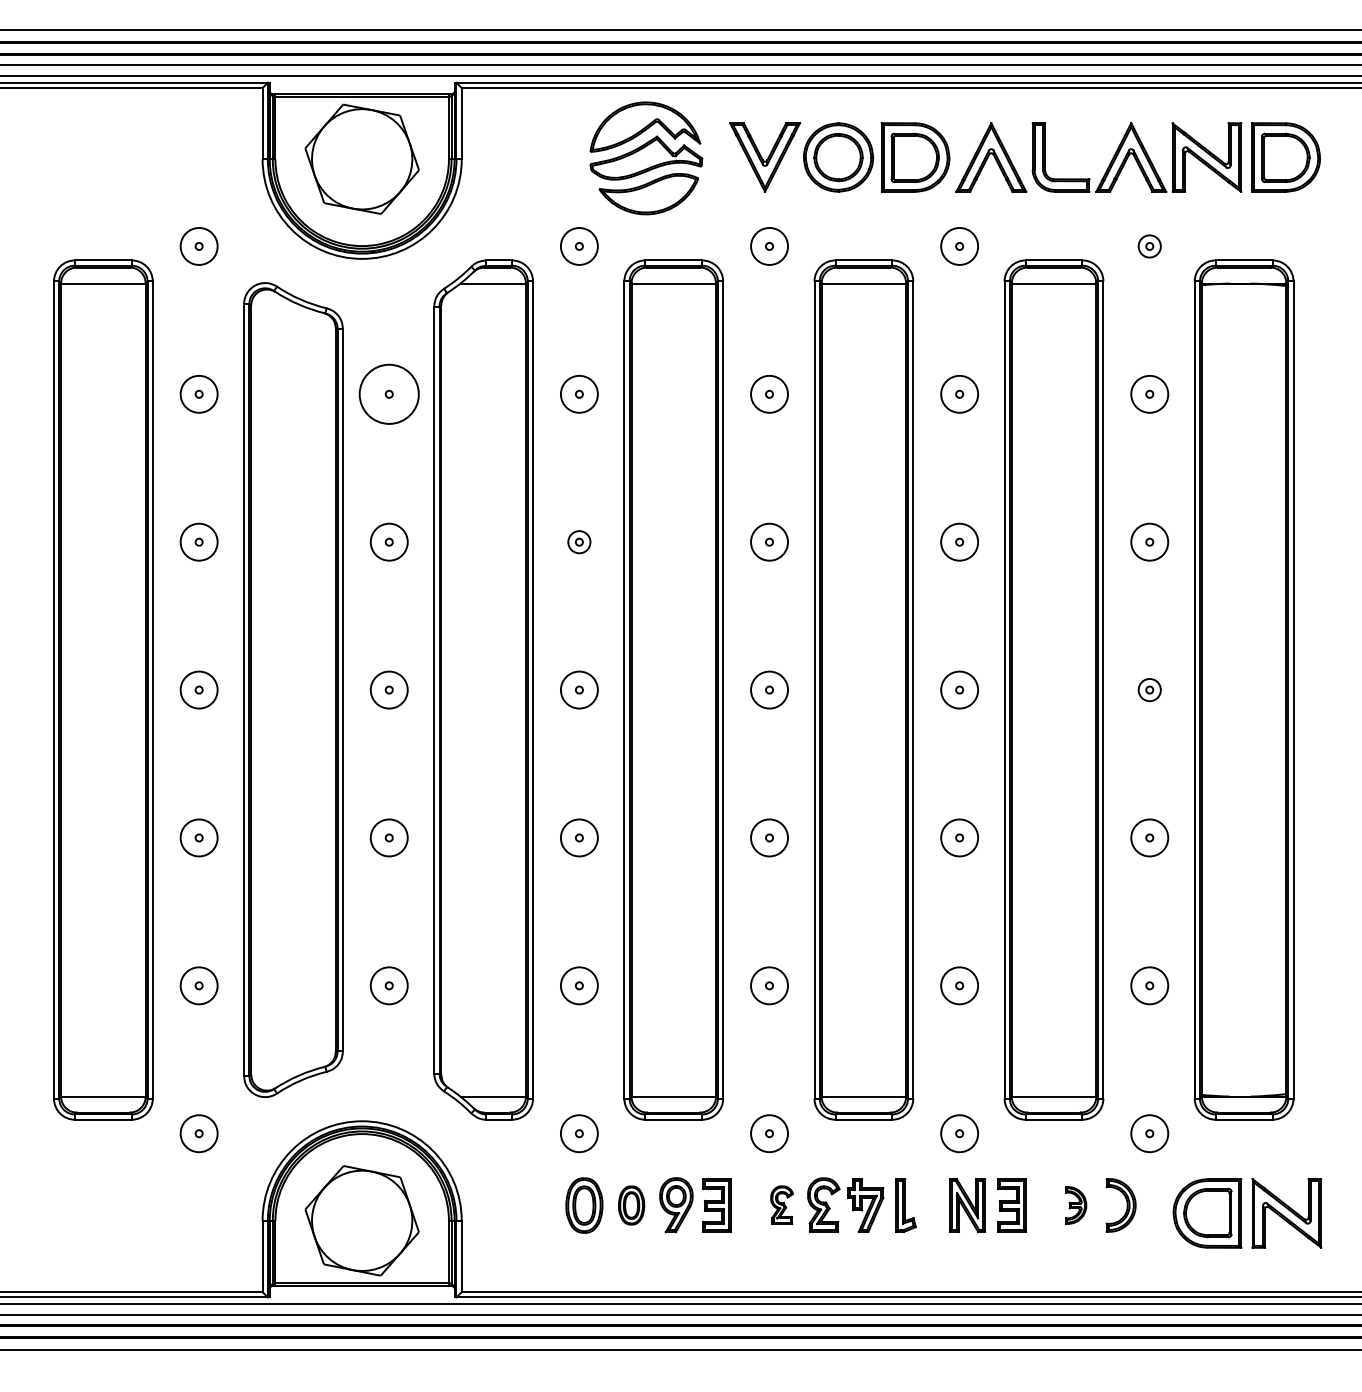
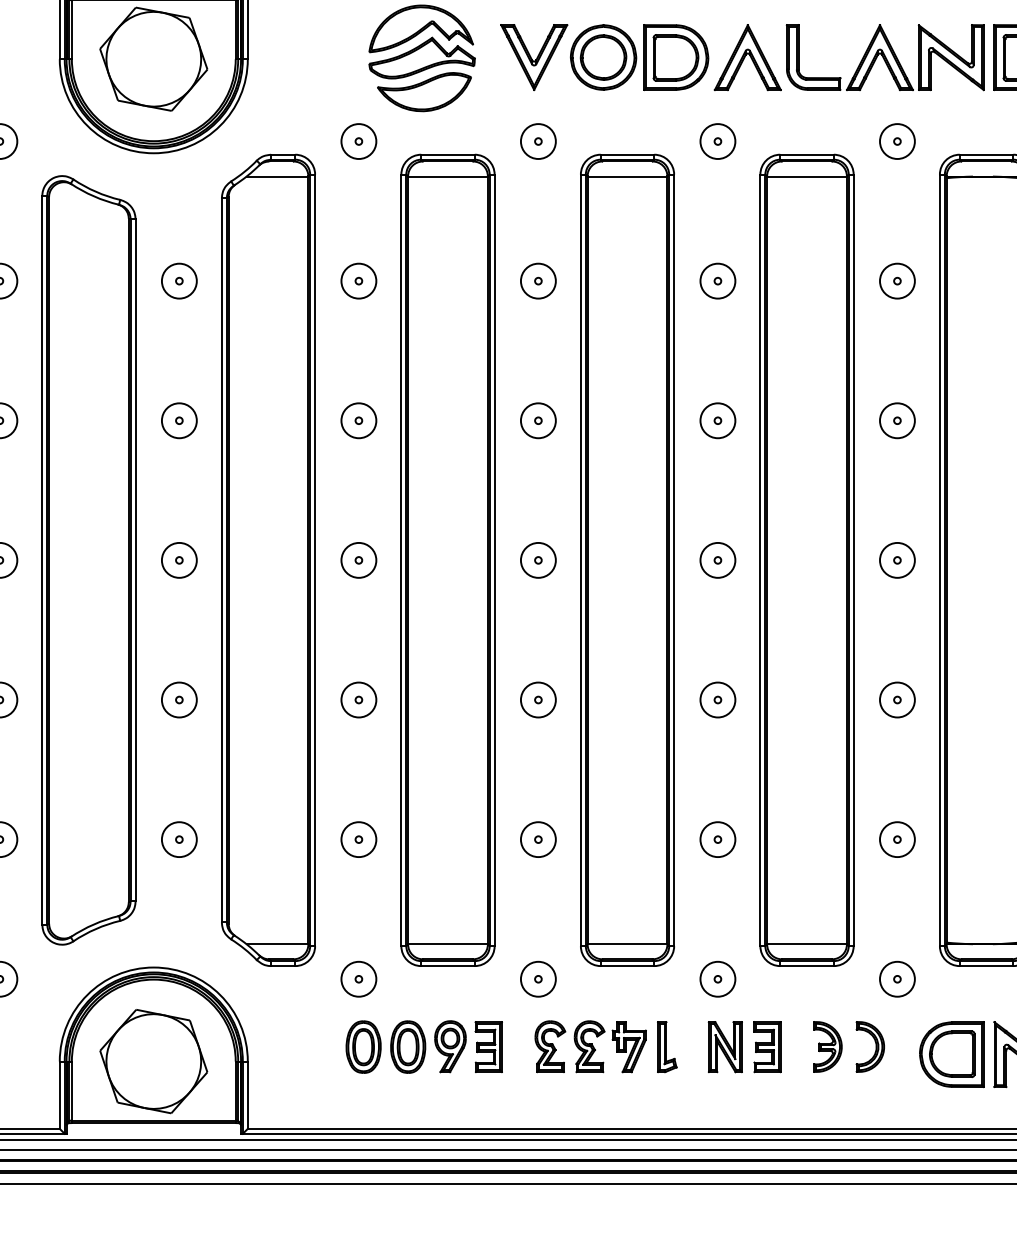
circle: (1149, 245) -> (897, 140), size x1.67
circle: (388, 393) -> (178, 280), size x0.62
circle: (578, 541) -> (358, 420), size x1.67
circle: (1149, 689) -> (897, 559), size x1.67
part: (781, 1204) -> (549, 1046), size x1.43
part: (631, 1205) -> (408, 1047), size x1.43
part: (1075, 1205) -> (827, 1047), size x1.43

